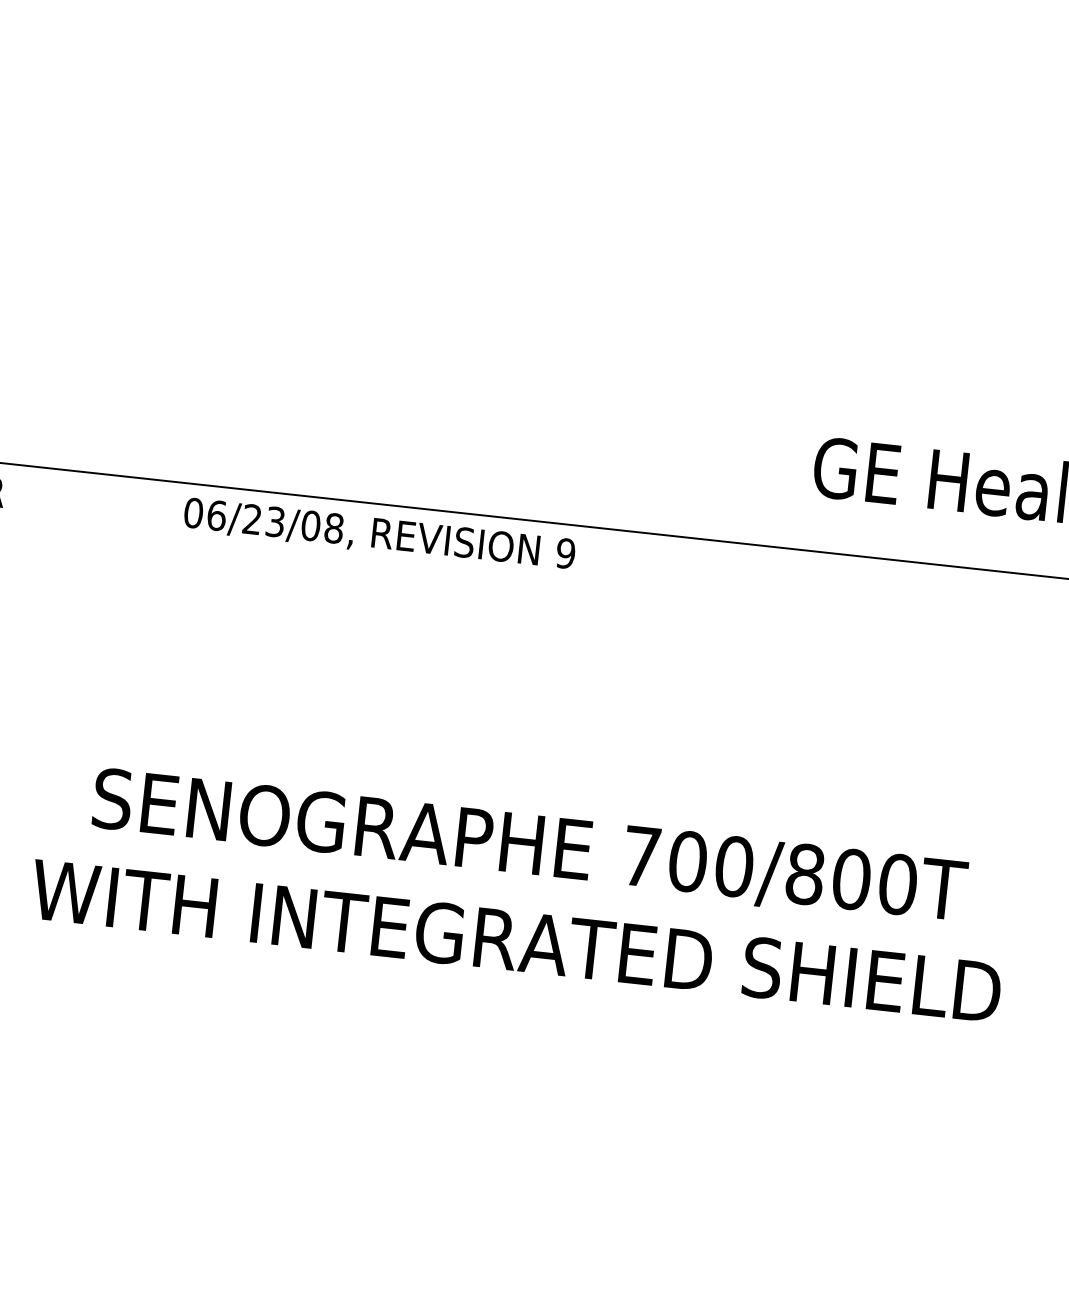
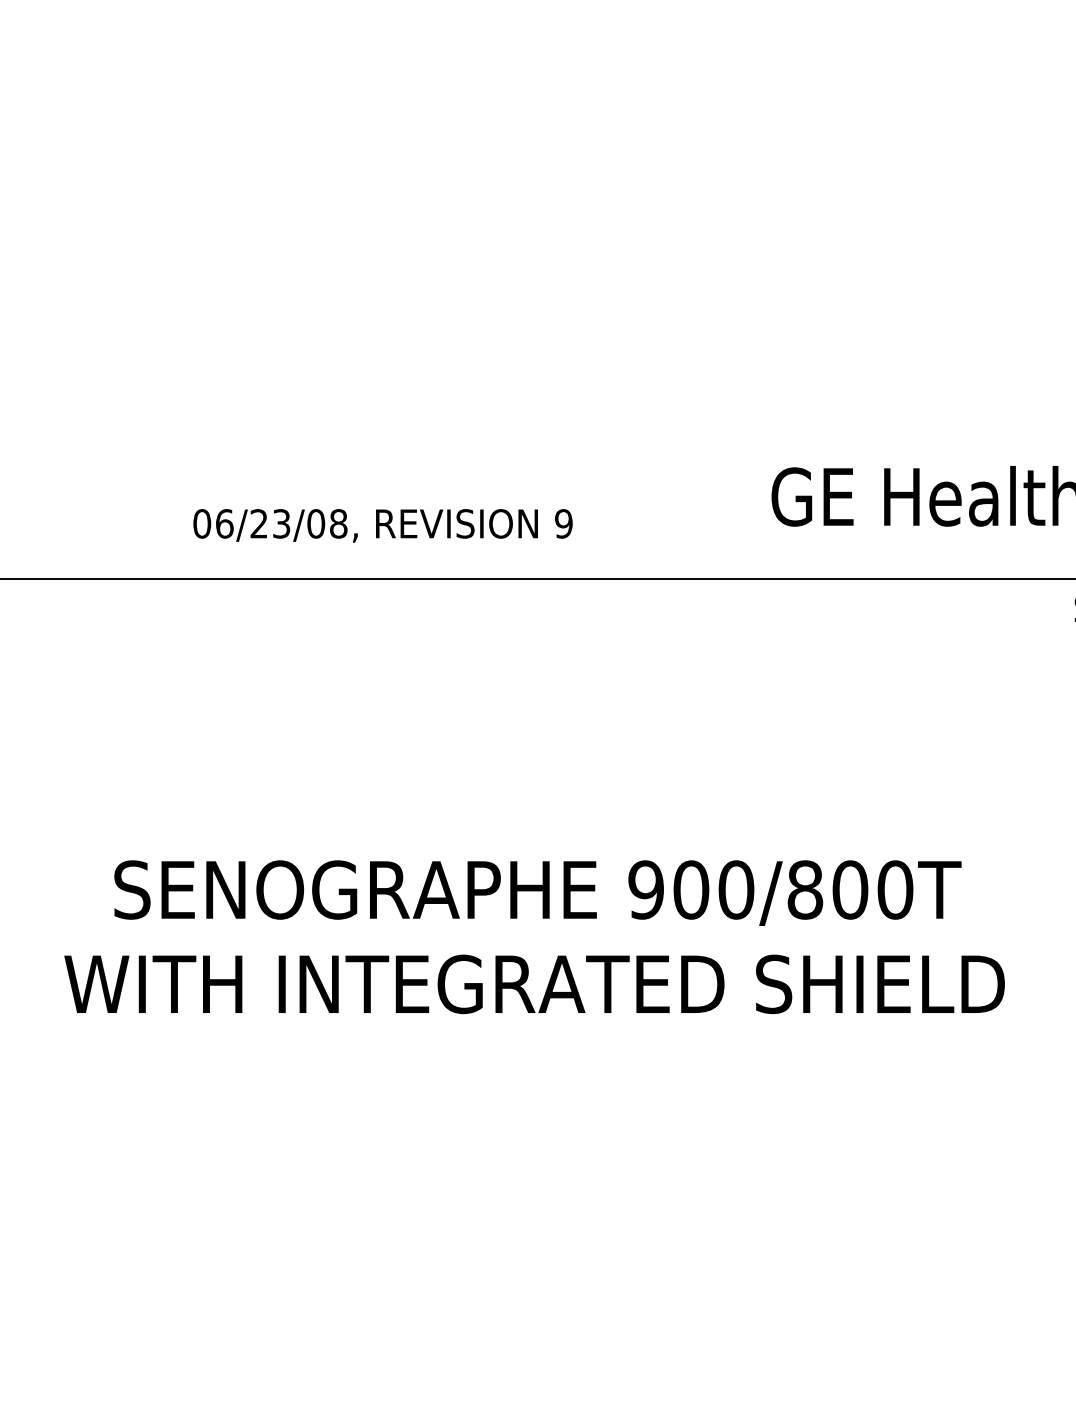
text: (379, 534) -> (382, 525), moved
text: (640, 856) -> (645, 889), 700/800T -> 900/800T

